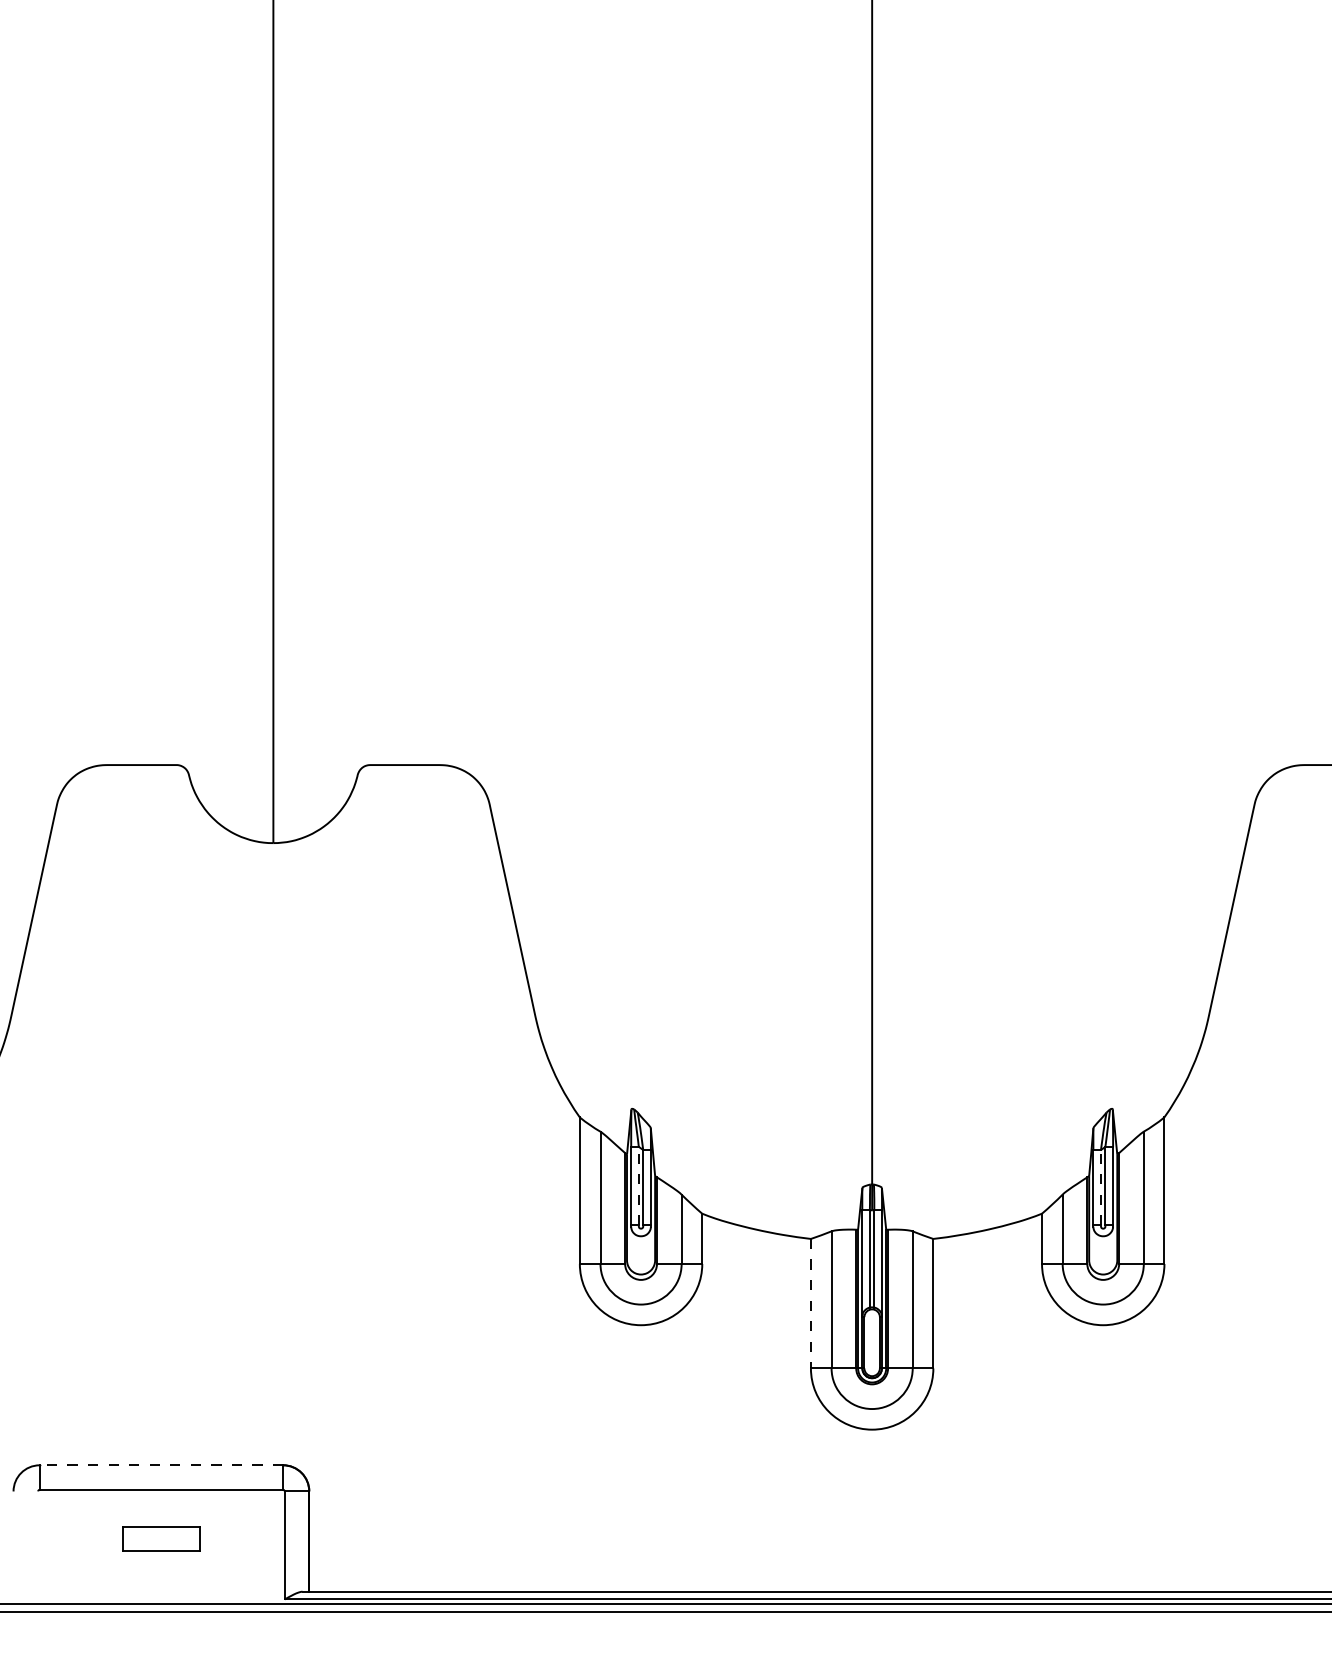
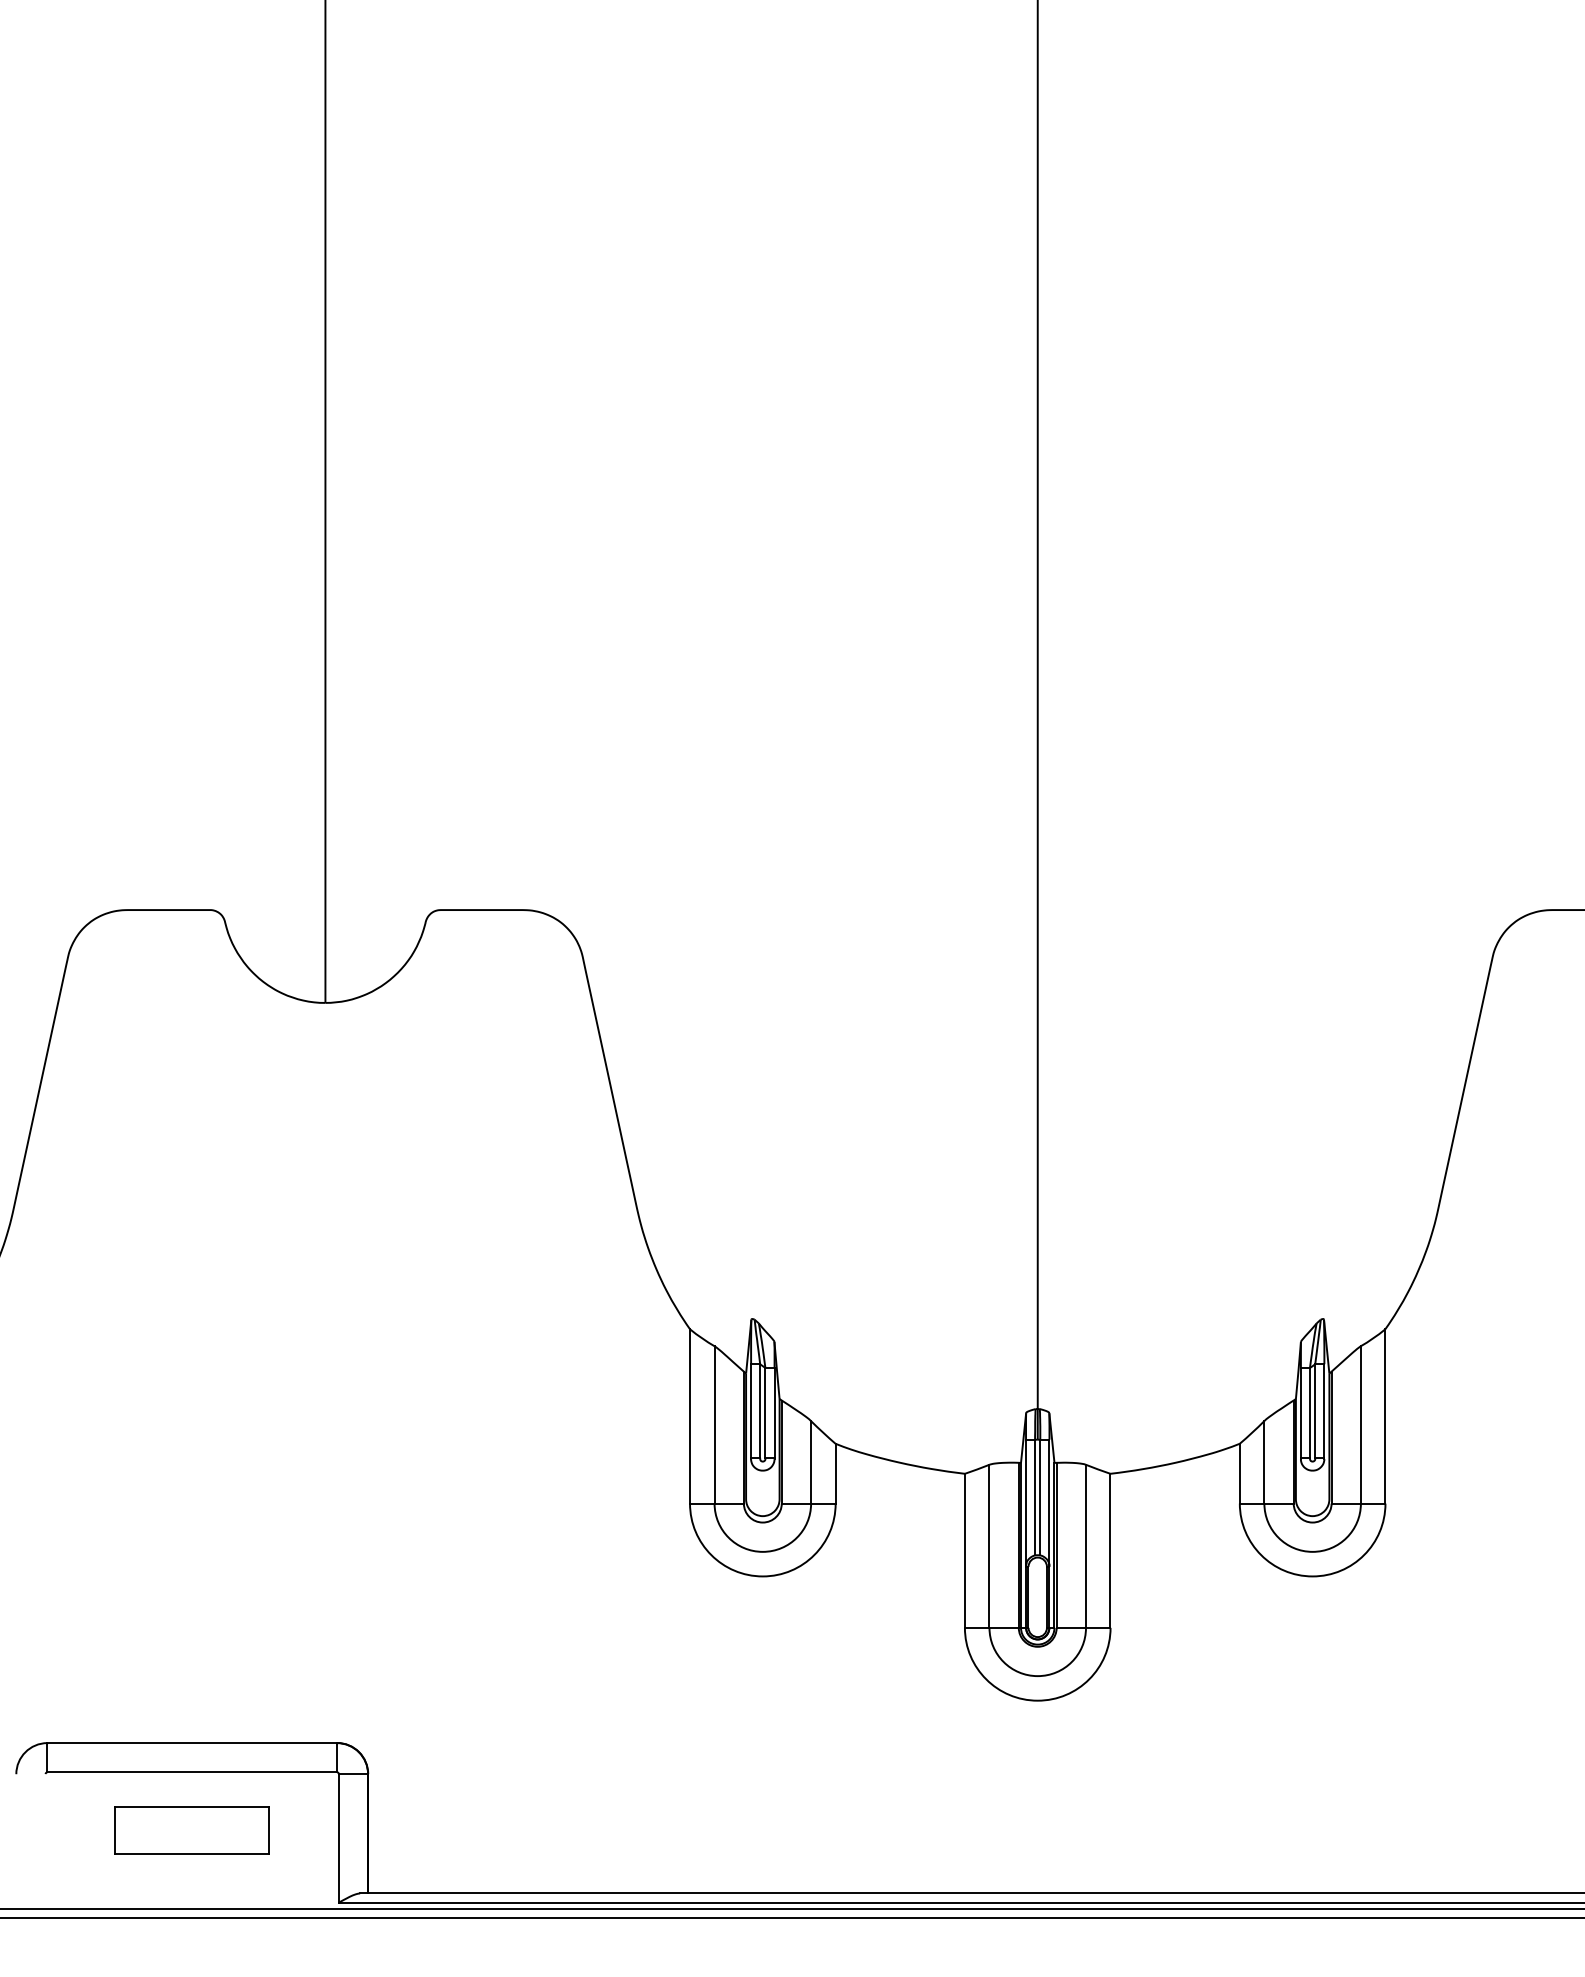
line: (639, 1186) -> (760, 1411), dashed -> solid
line: (1100, 1187) -> (1309, 1412), dashed -> solid
line: (810, 1304) -> (964, 1551), dashed -> solid
line: (161, 1464) -> (192, 1742), dashed -> solid
part: (160, 1538) -> (191, 1830), size x1.67

